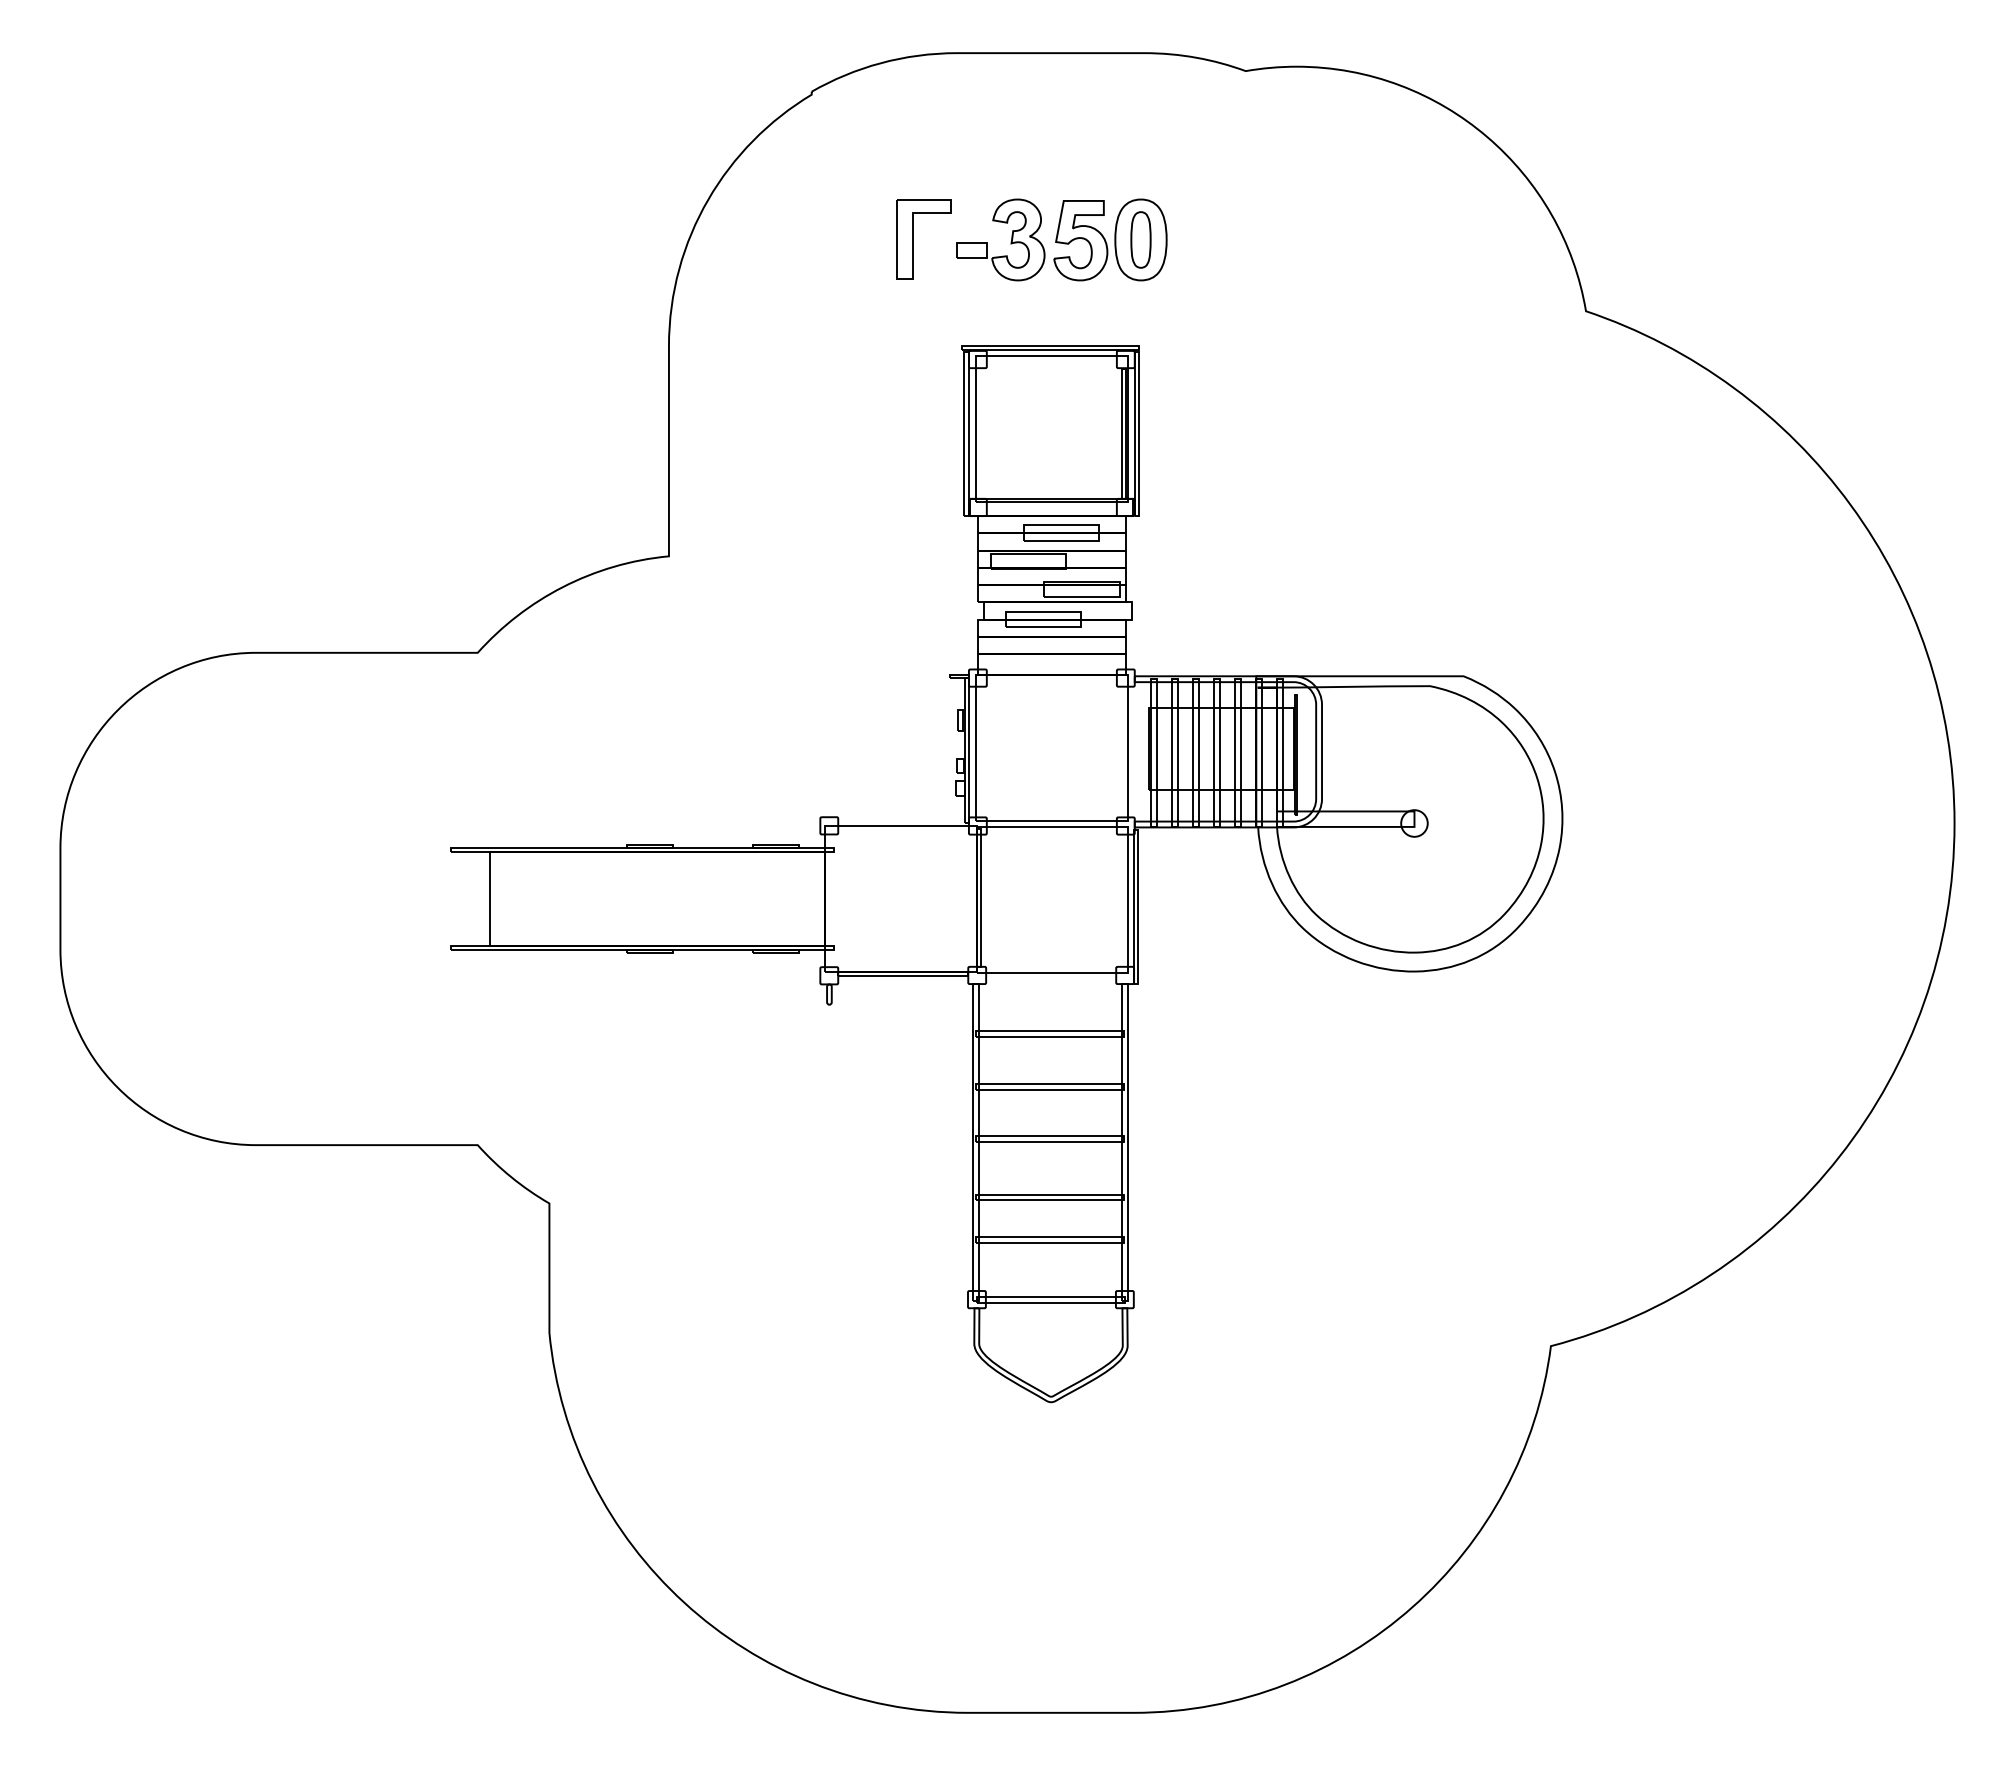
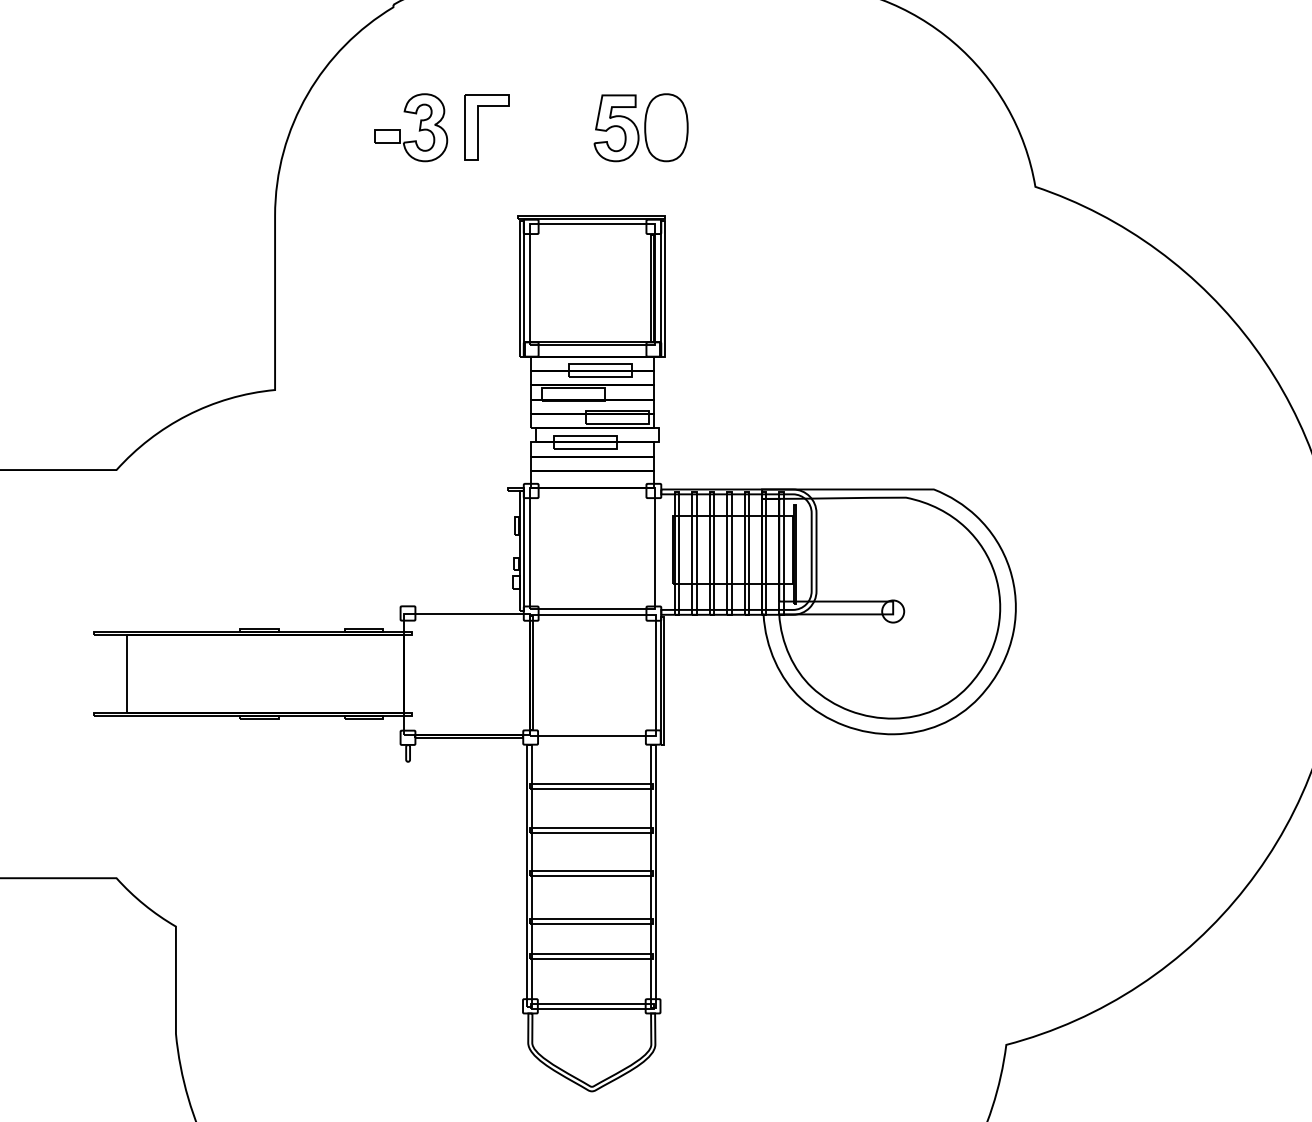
part: (1140, 239) -> (666, 127), removed
part: (1010, 241) -> (418, 129), moved

